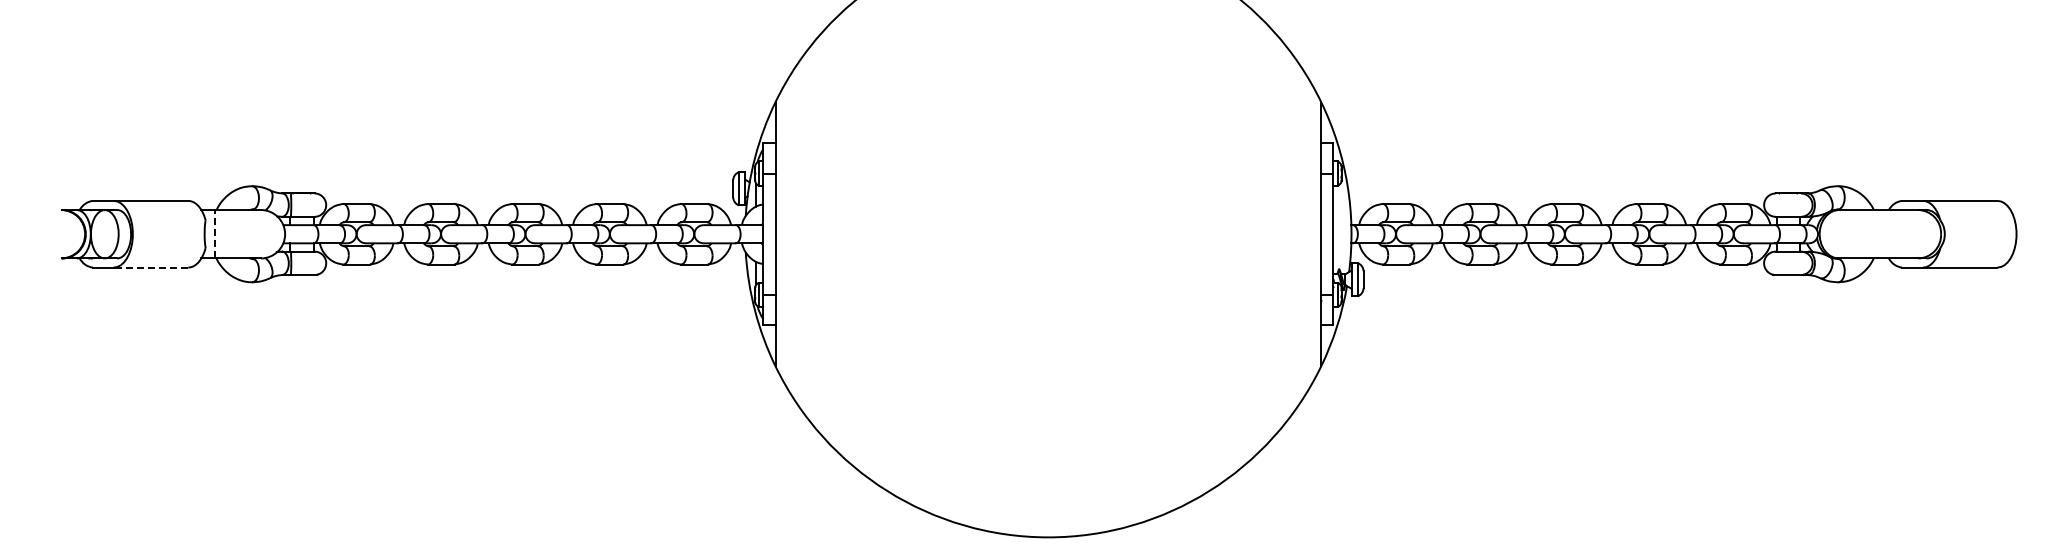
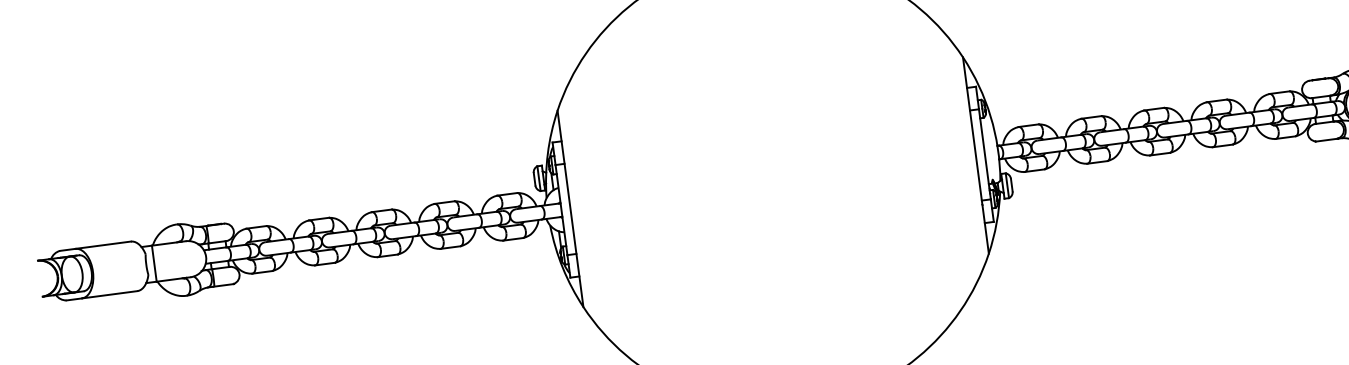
line: (215, 233) -> (154, 263), dashed -> solid
line: (150, 267) -> (109, 294), dashed -> solid

